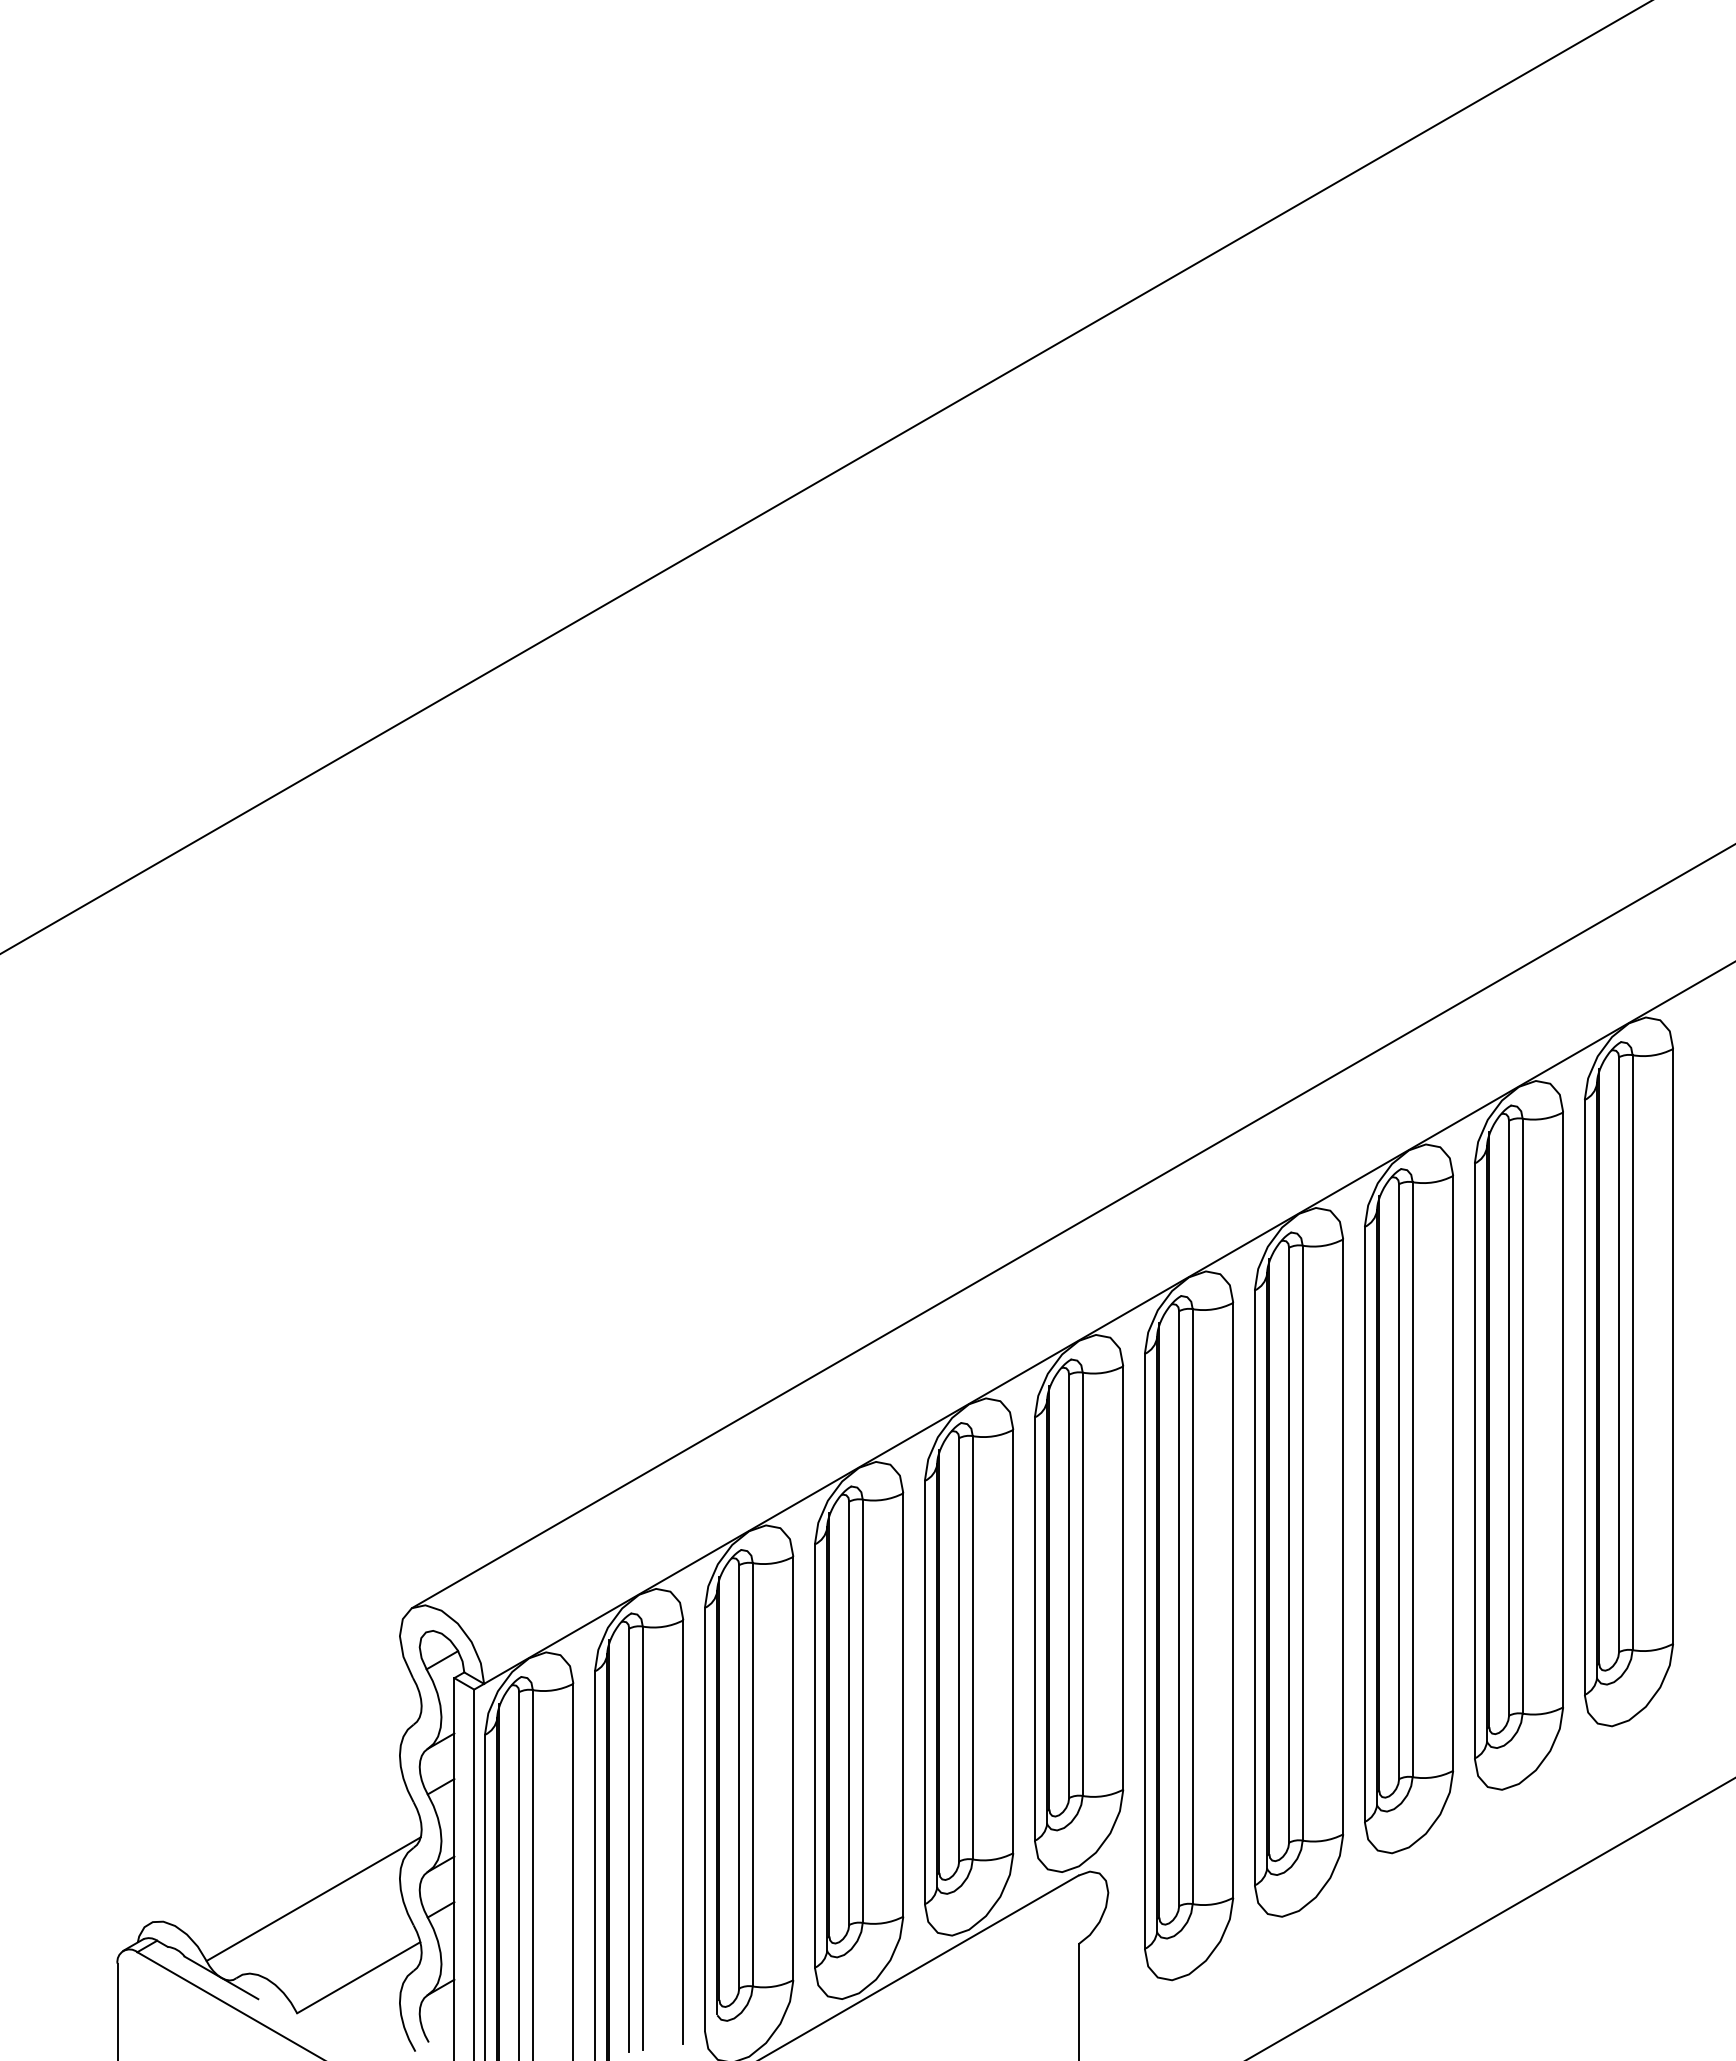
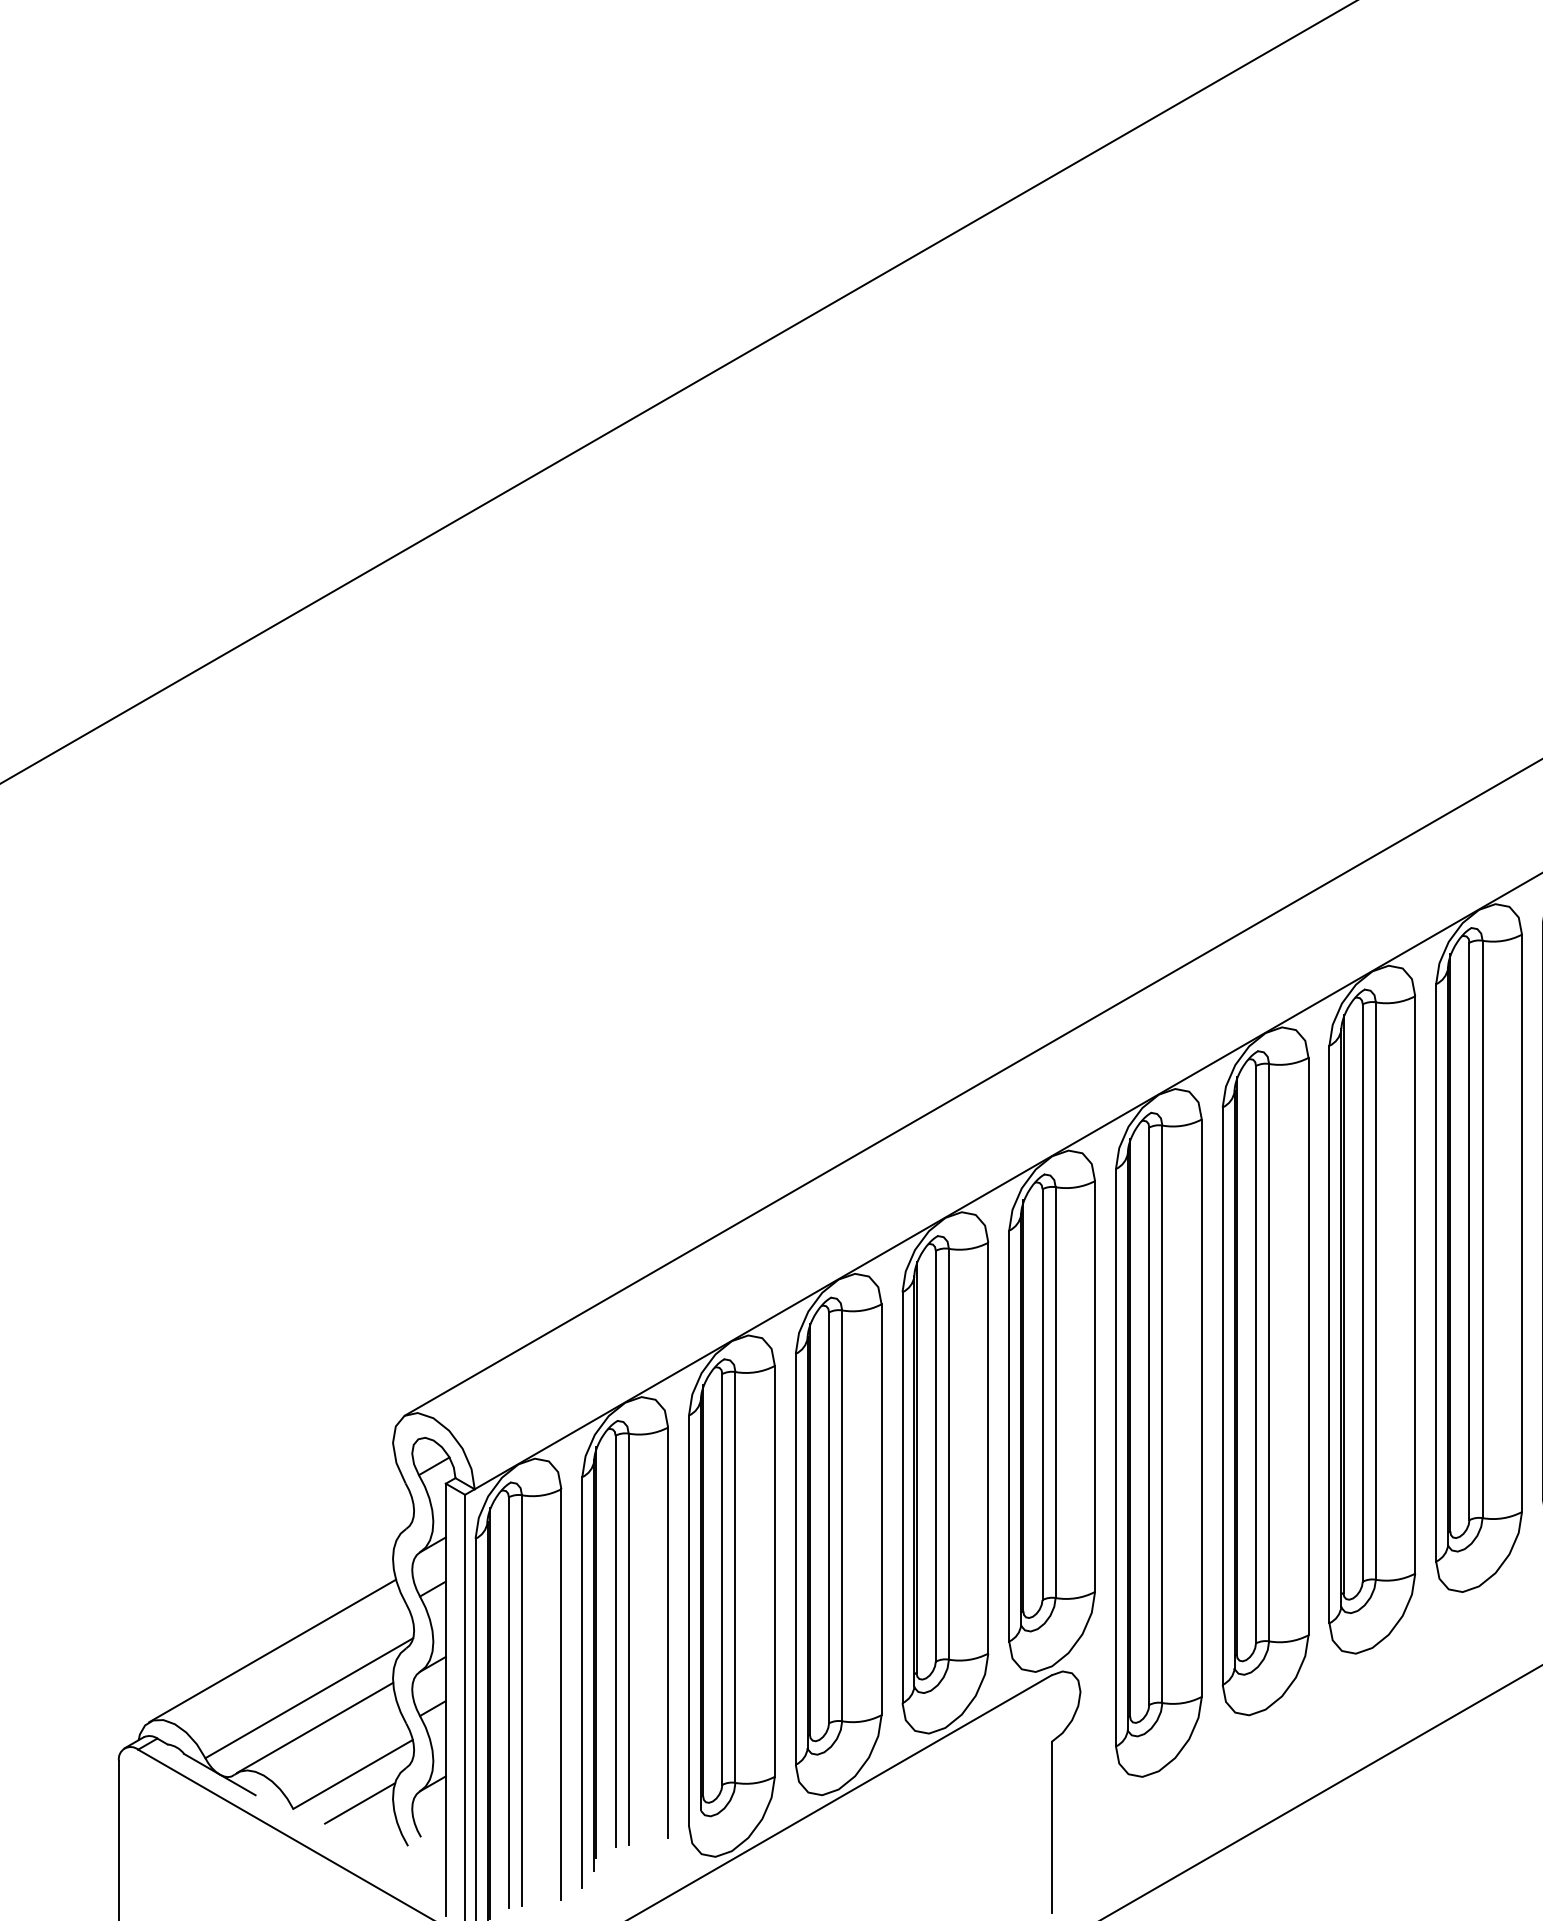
line: (275, 1850) -> (272, 1650), added
line: (319, 1929) -> (314, 1727), added
line: (365, 2007) -> (359, 1803), added

